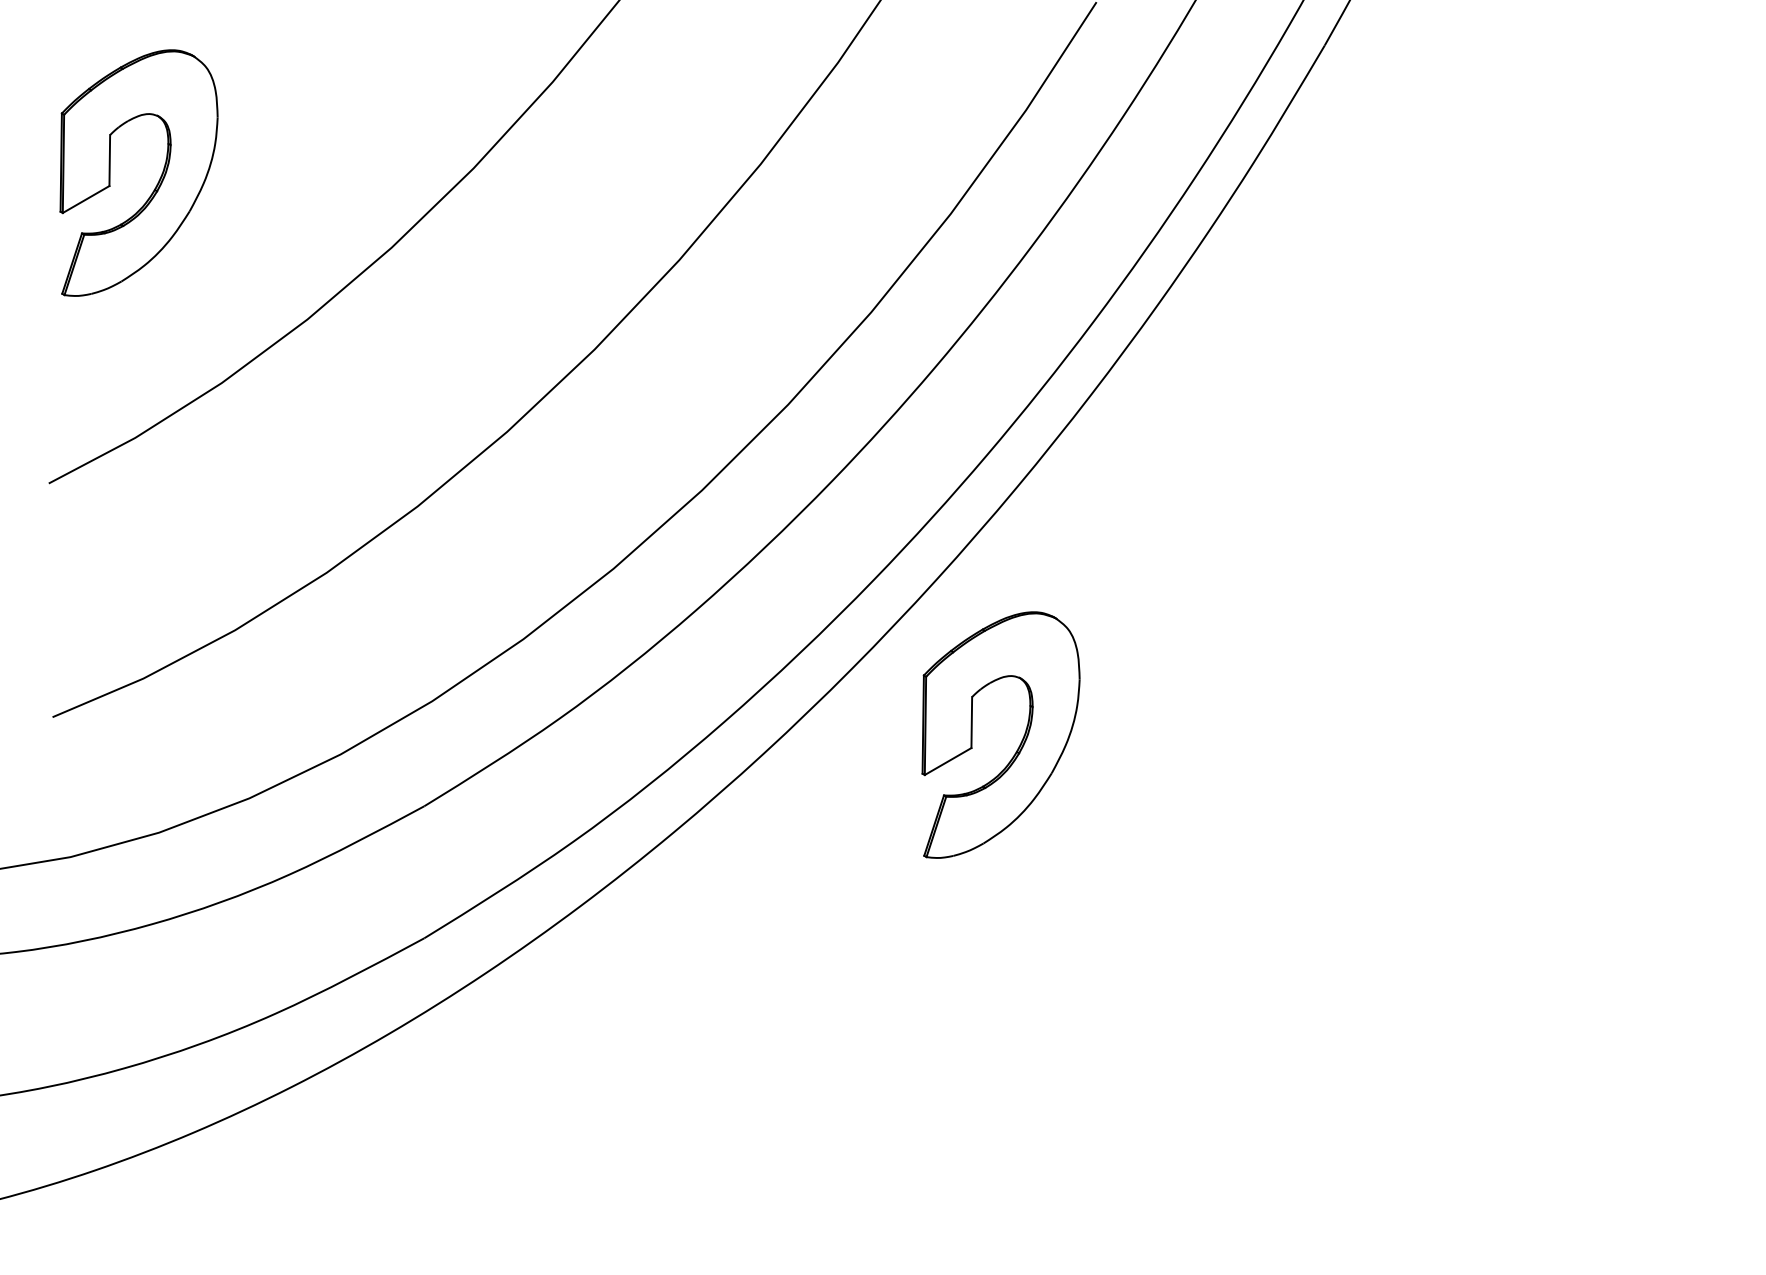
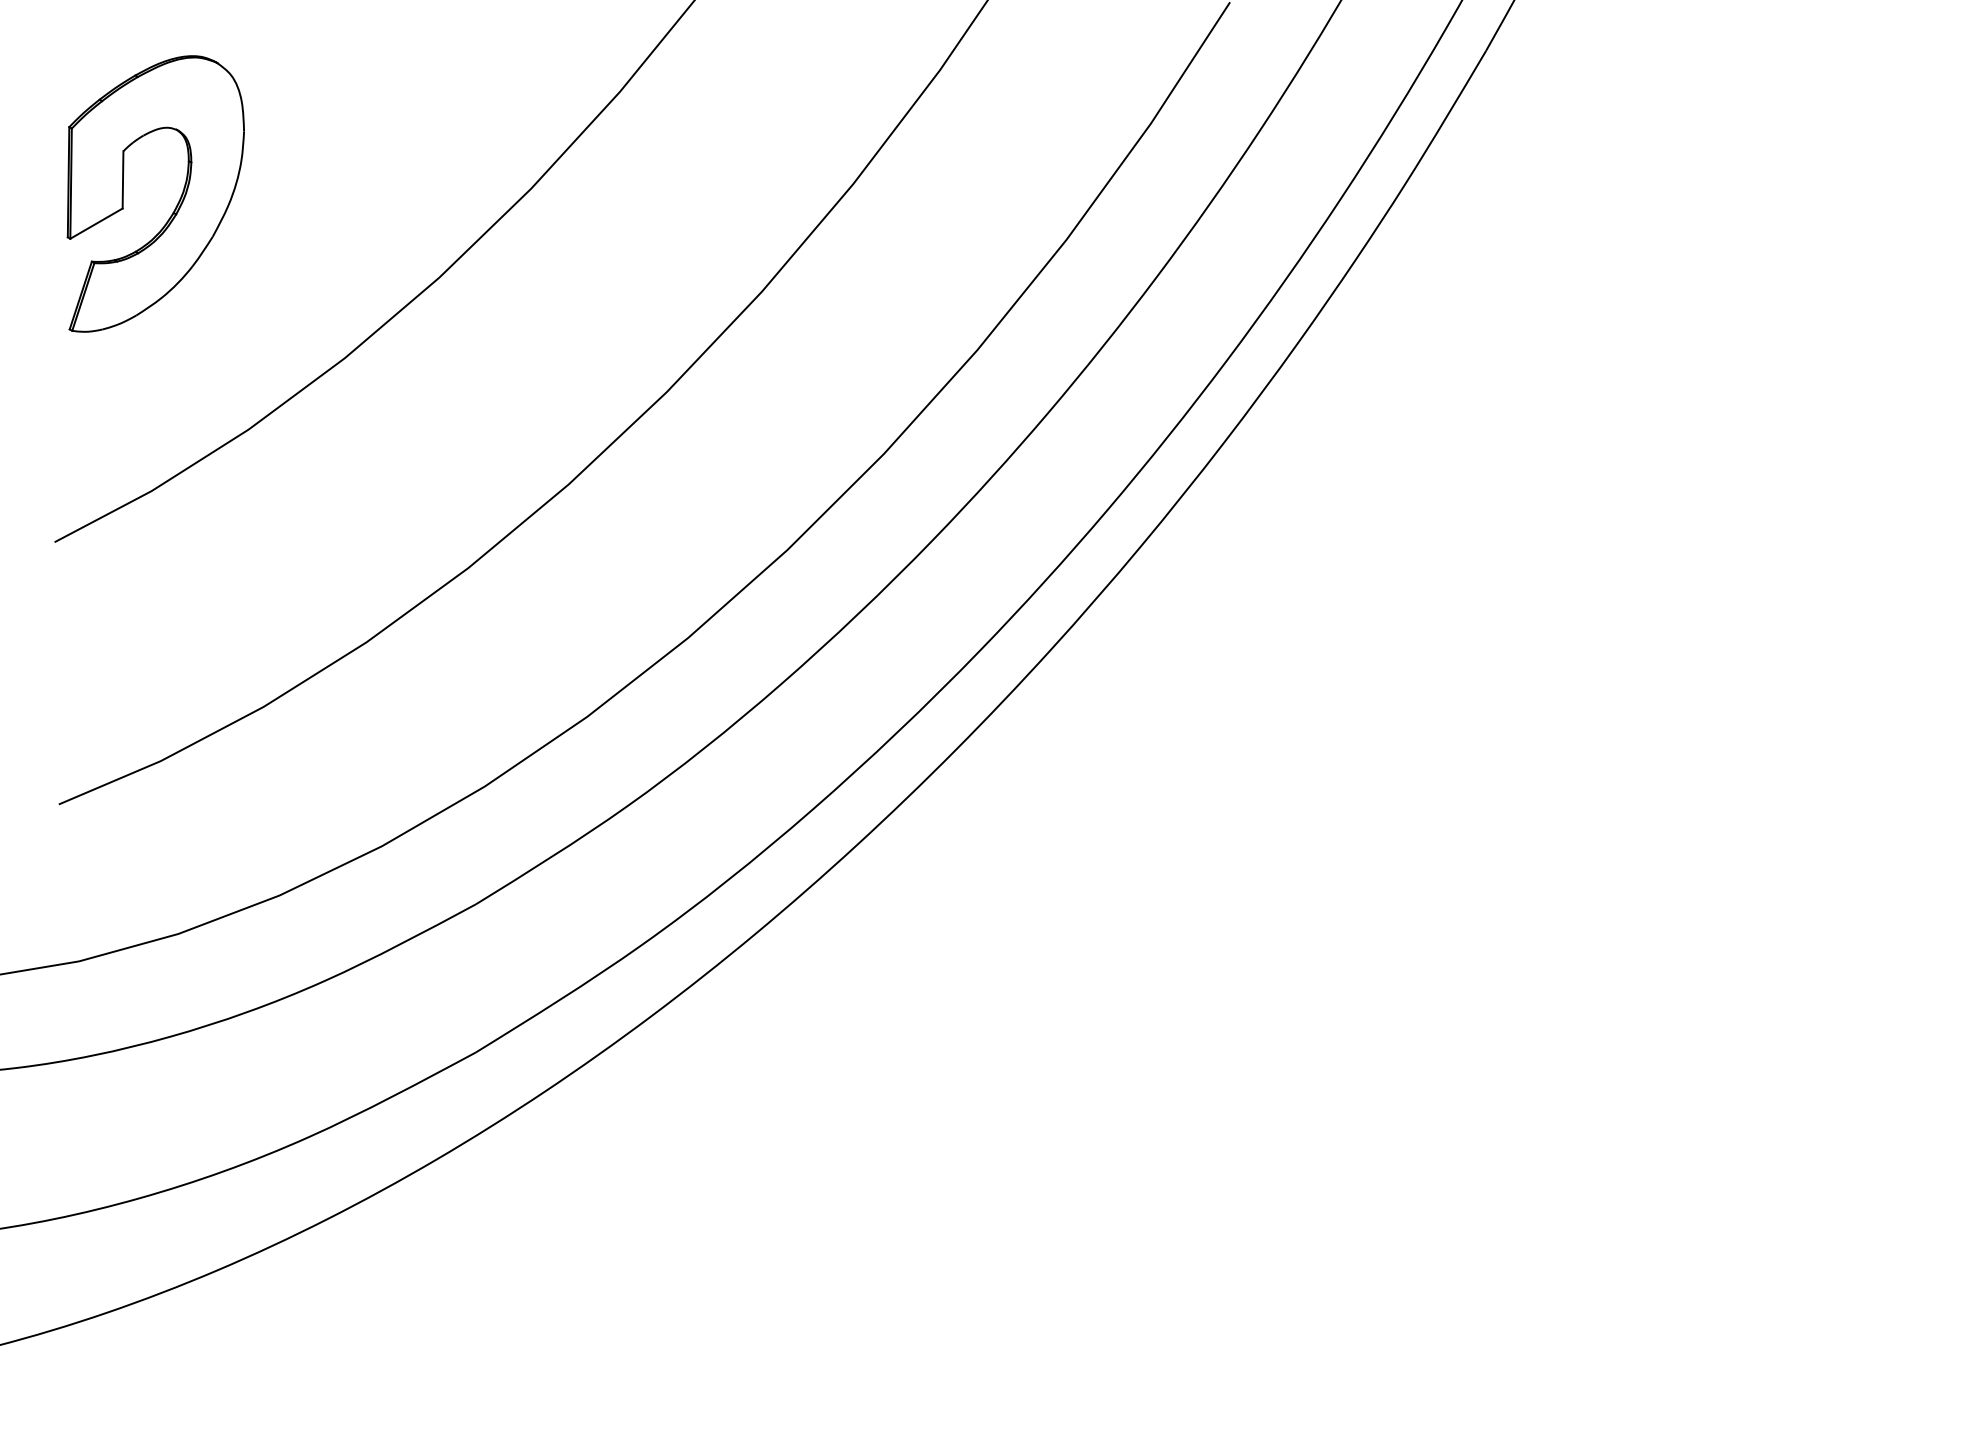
part: (1019, 744) -> (1143, 835), removed

